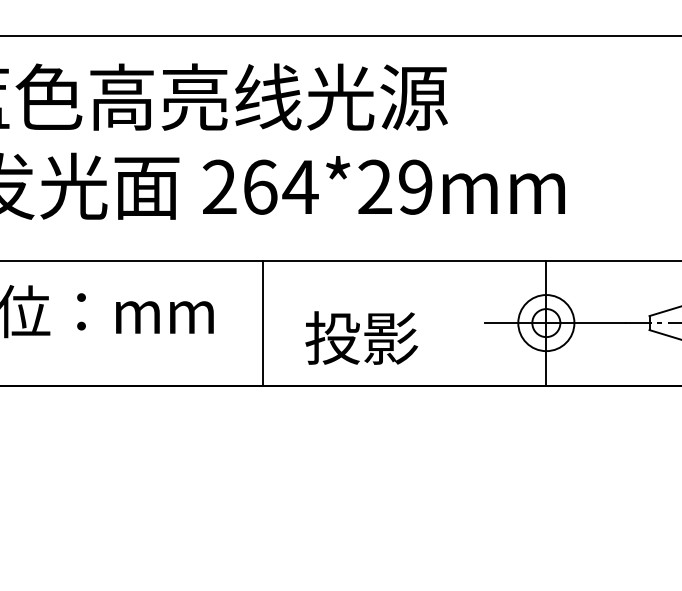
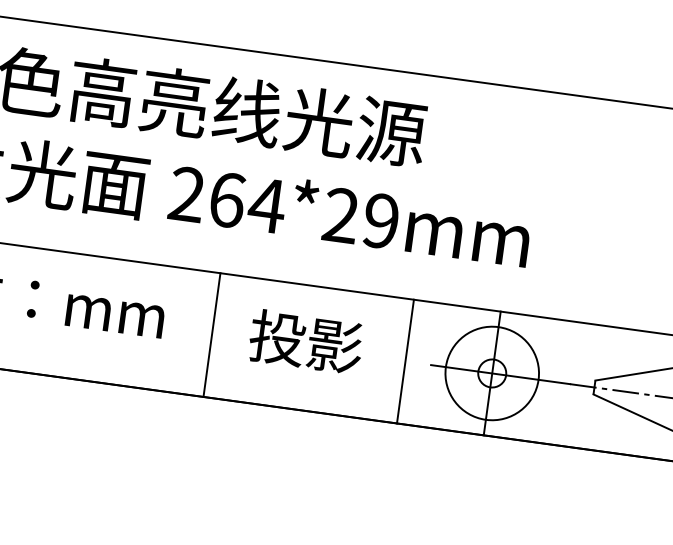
line: (458, 322) -> (405, 360), added
circle: (546, 322) -> (492, 372), size x1.67
text: (361, 337) -> (306, 341), moved

